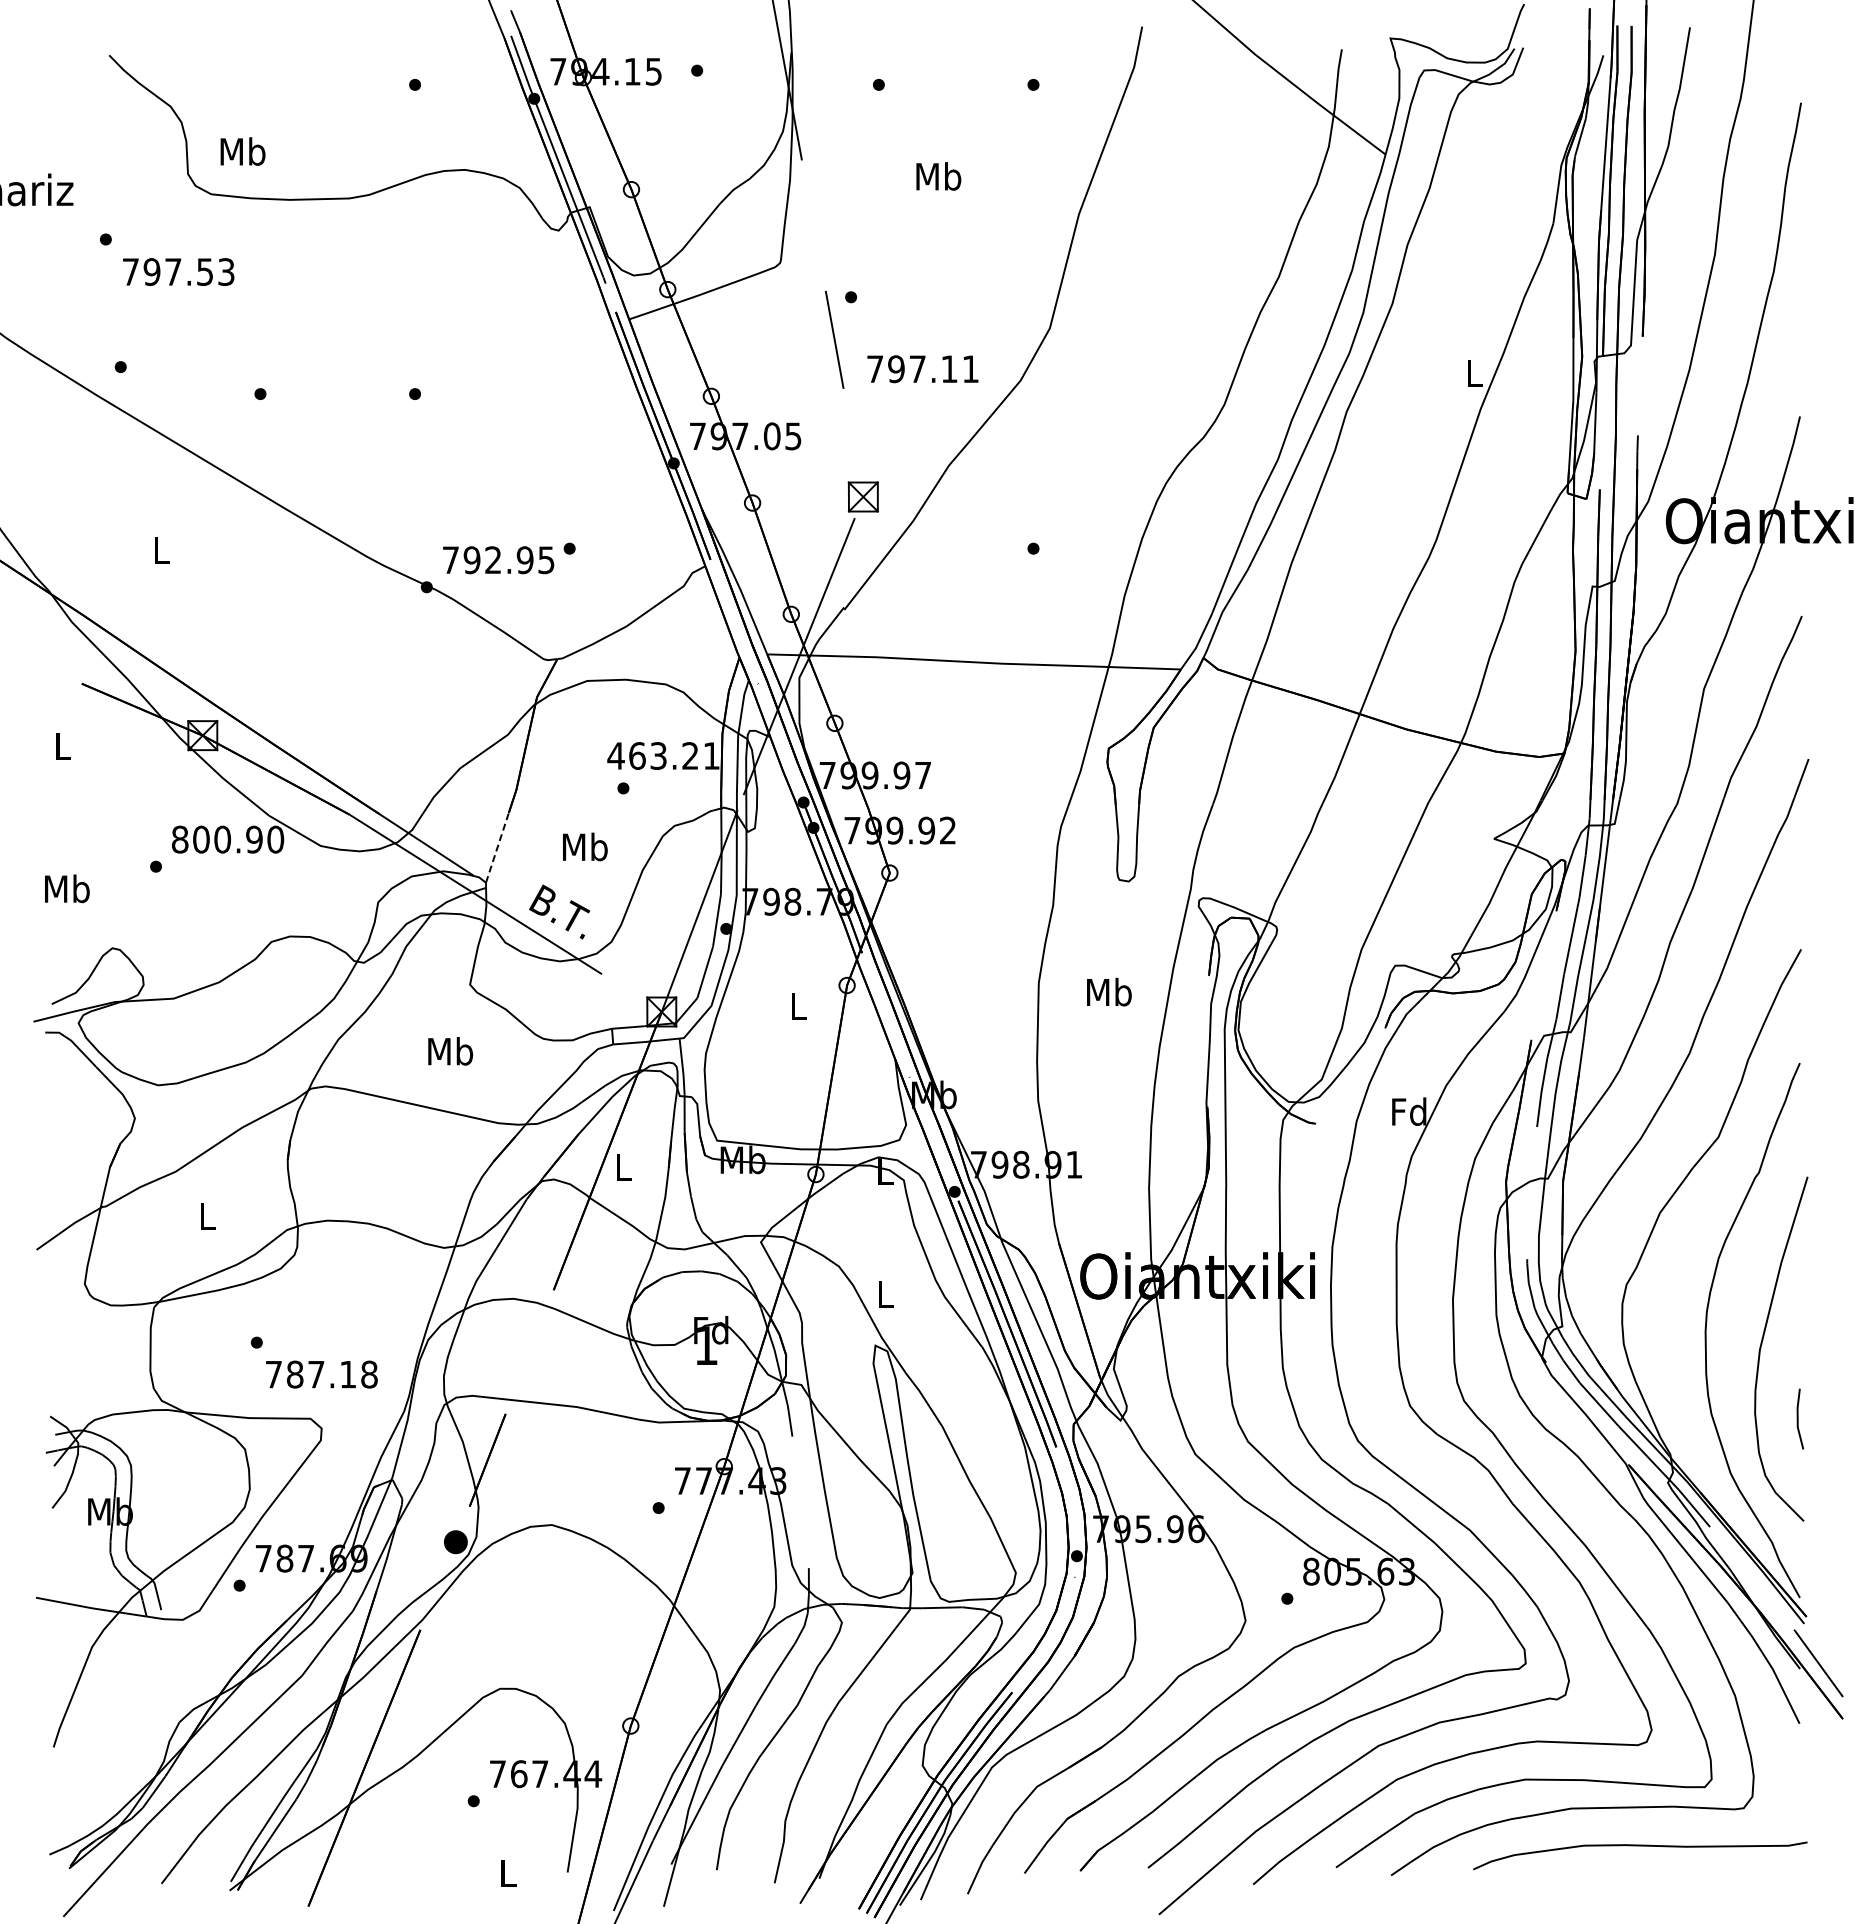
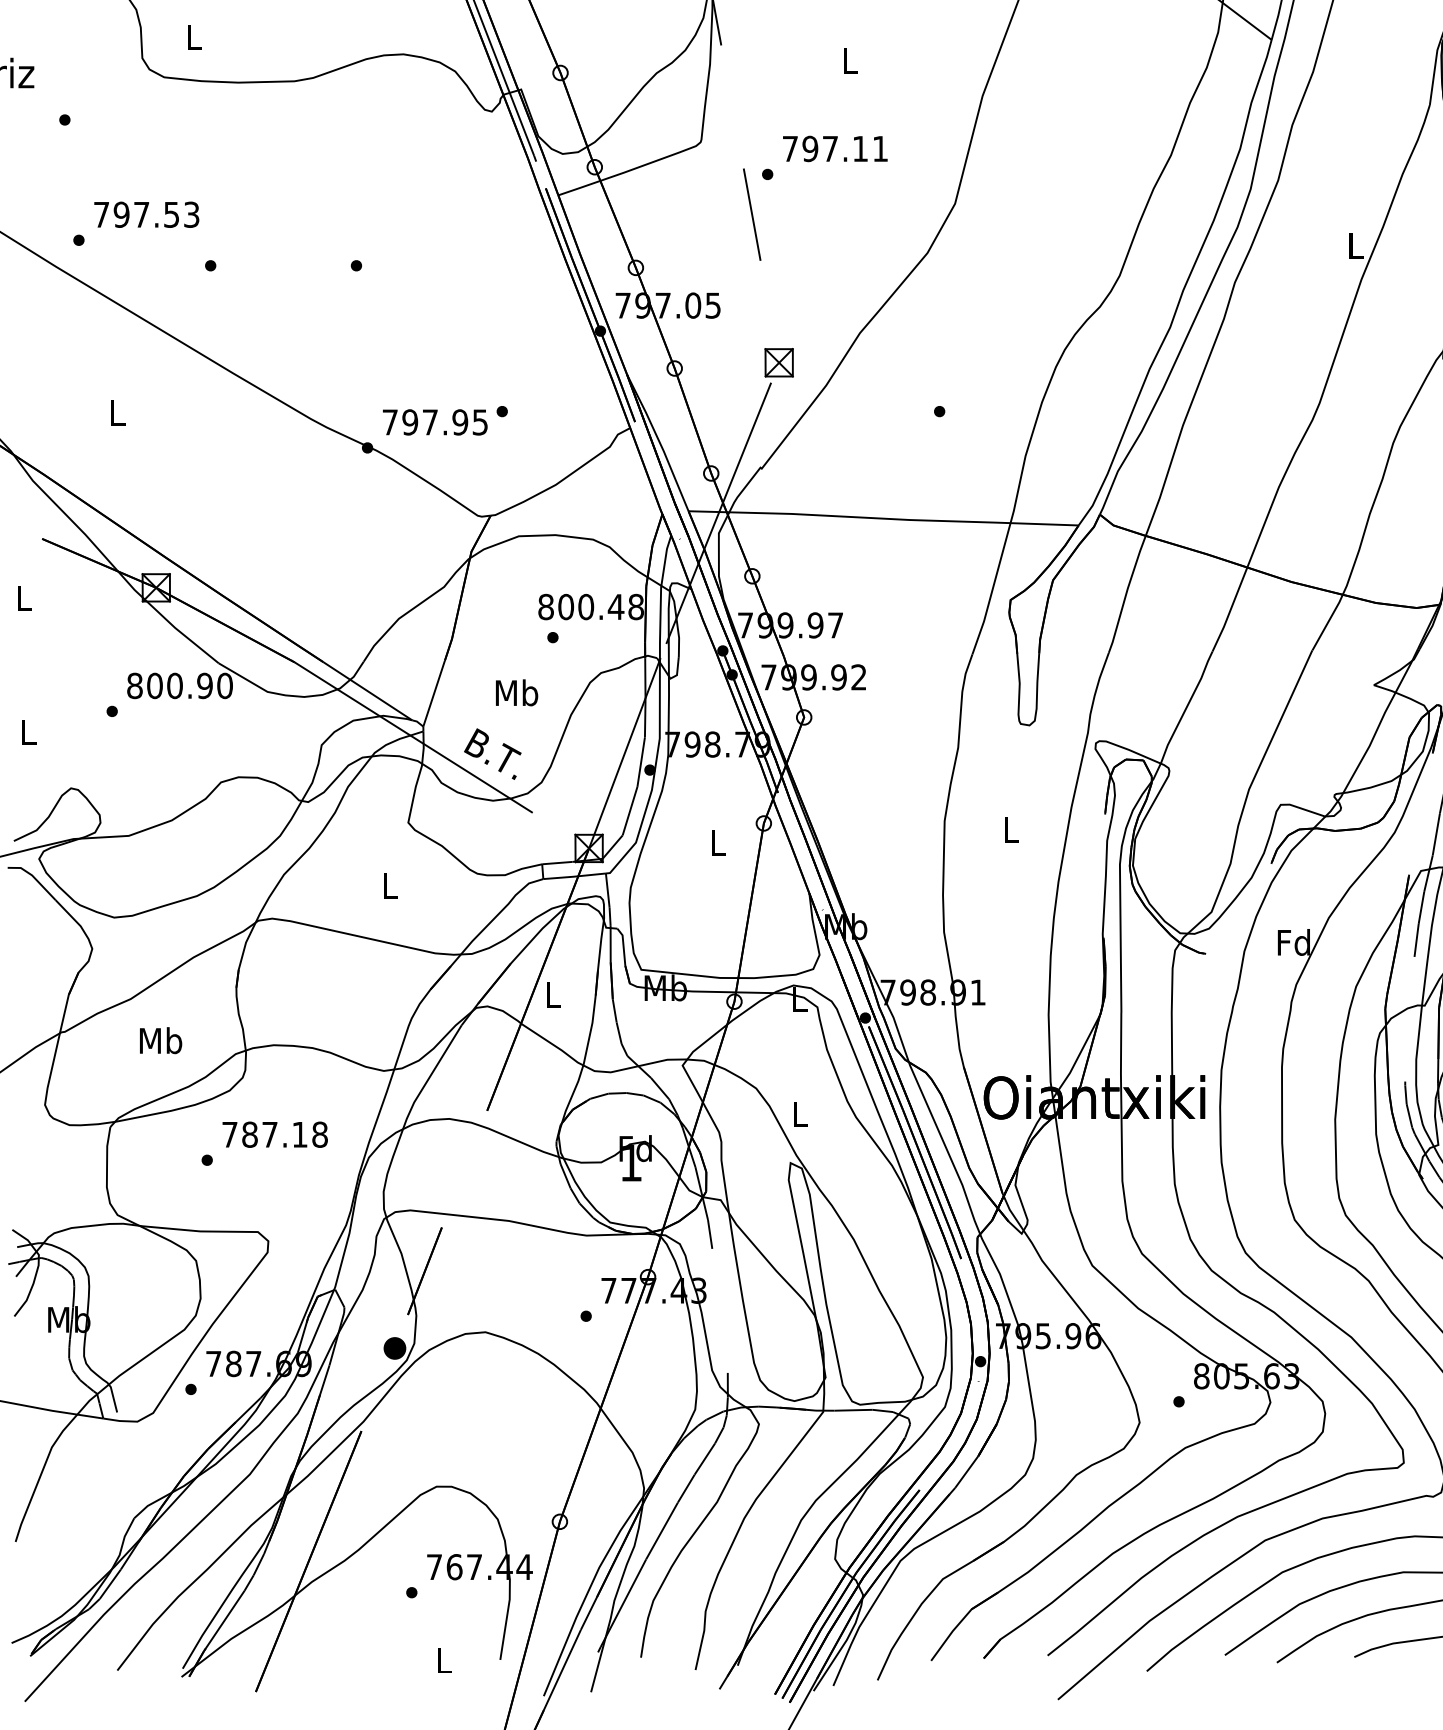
text: (242, 151) -> (193, 37), Mb -> L
text: (938, 176) -> (850, 60), Mb -> L
text: (178, 271) -> (146, 214), moved
text: (922, 369) -> (834, 149), moved
text: (493, 559) -> (430, 421), 792.95 -> 797.95
text: (663, 755) -> (590, 606), 463.21 -> 800.48
line: (497, 847) -> (434, 693), dashed -> solid
text: (67, 888) -> (28, 731), Mb -> L
text: (1109, 991) -> (1011, 829), Mb -> L
text: (450, 1051) -> (389, 885), Mb -> L
text: (207, 1215) -> (160, 1040), L -> Mb
text: (321, 1374) -> (274, 1134), moved

